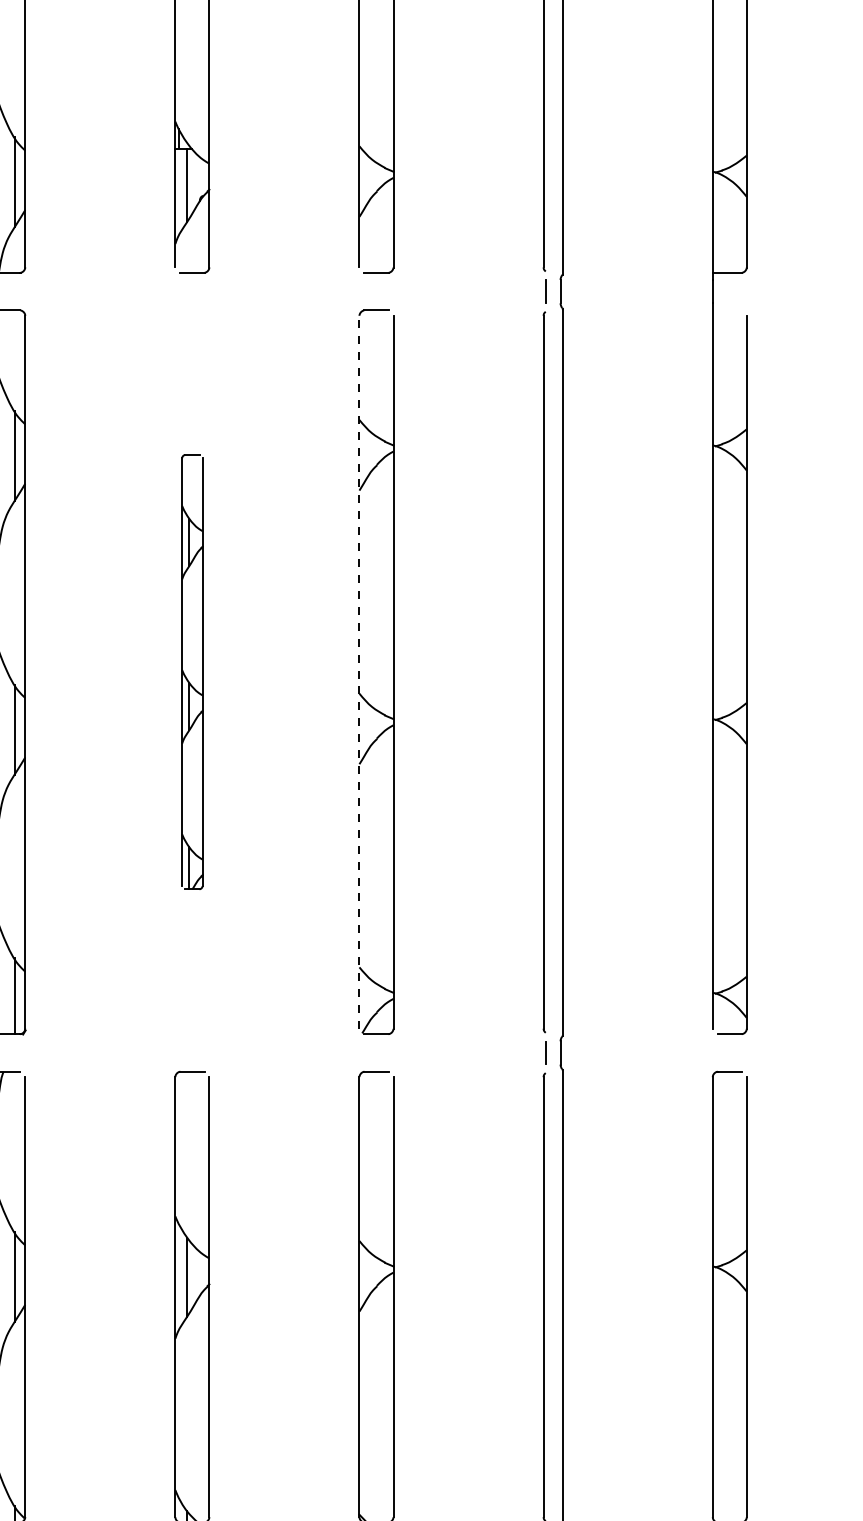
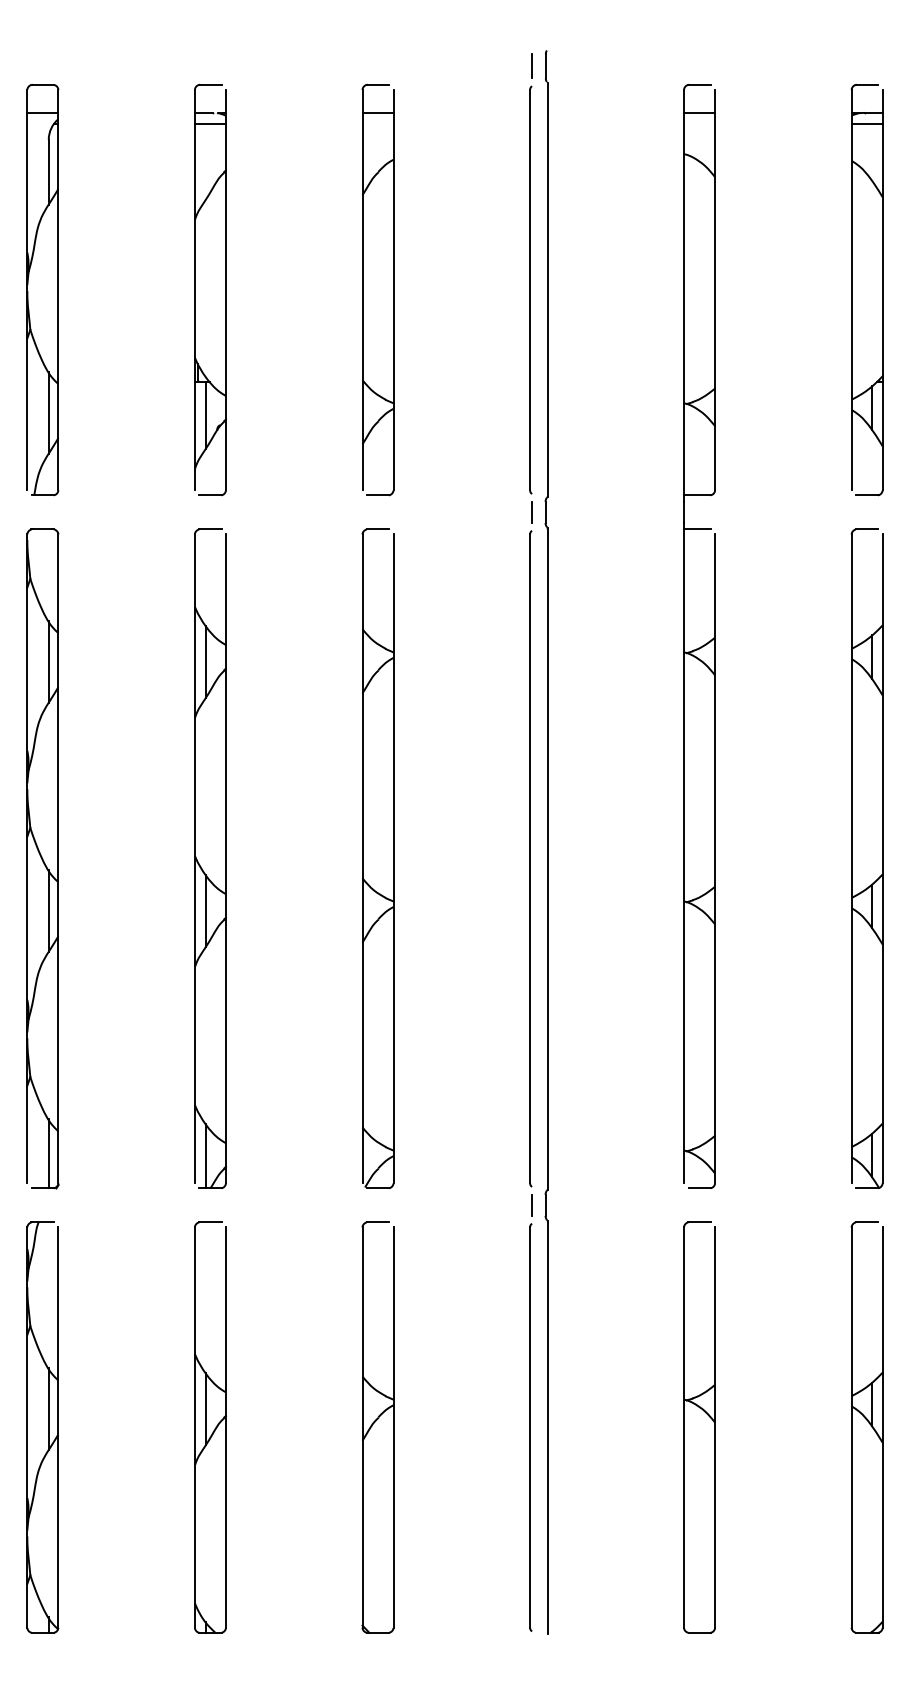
line: (727, 310) -> (697, 529), added
part: (192, 671) -> (210, 858), size x1.67
line: (359, 671) -> (362, 858), dashed -> solid

